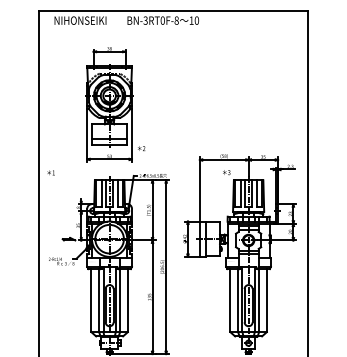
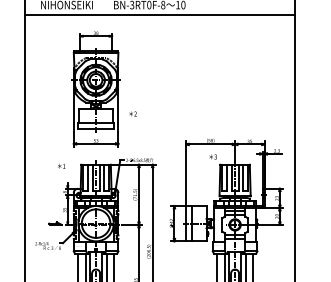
line: (173, 30) -> (159, 14), added
text: (141, 148) -> (132, 113), moved
text: (50, 172) -> (60, 165), moved

